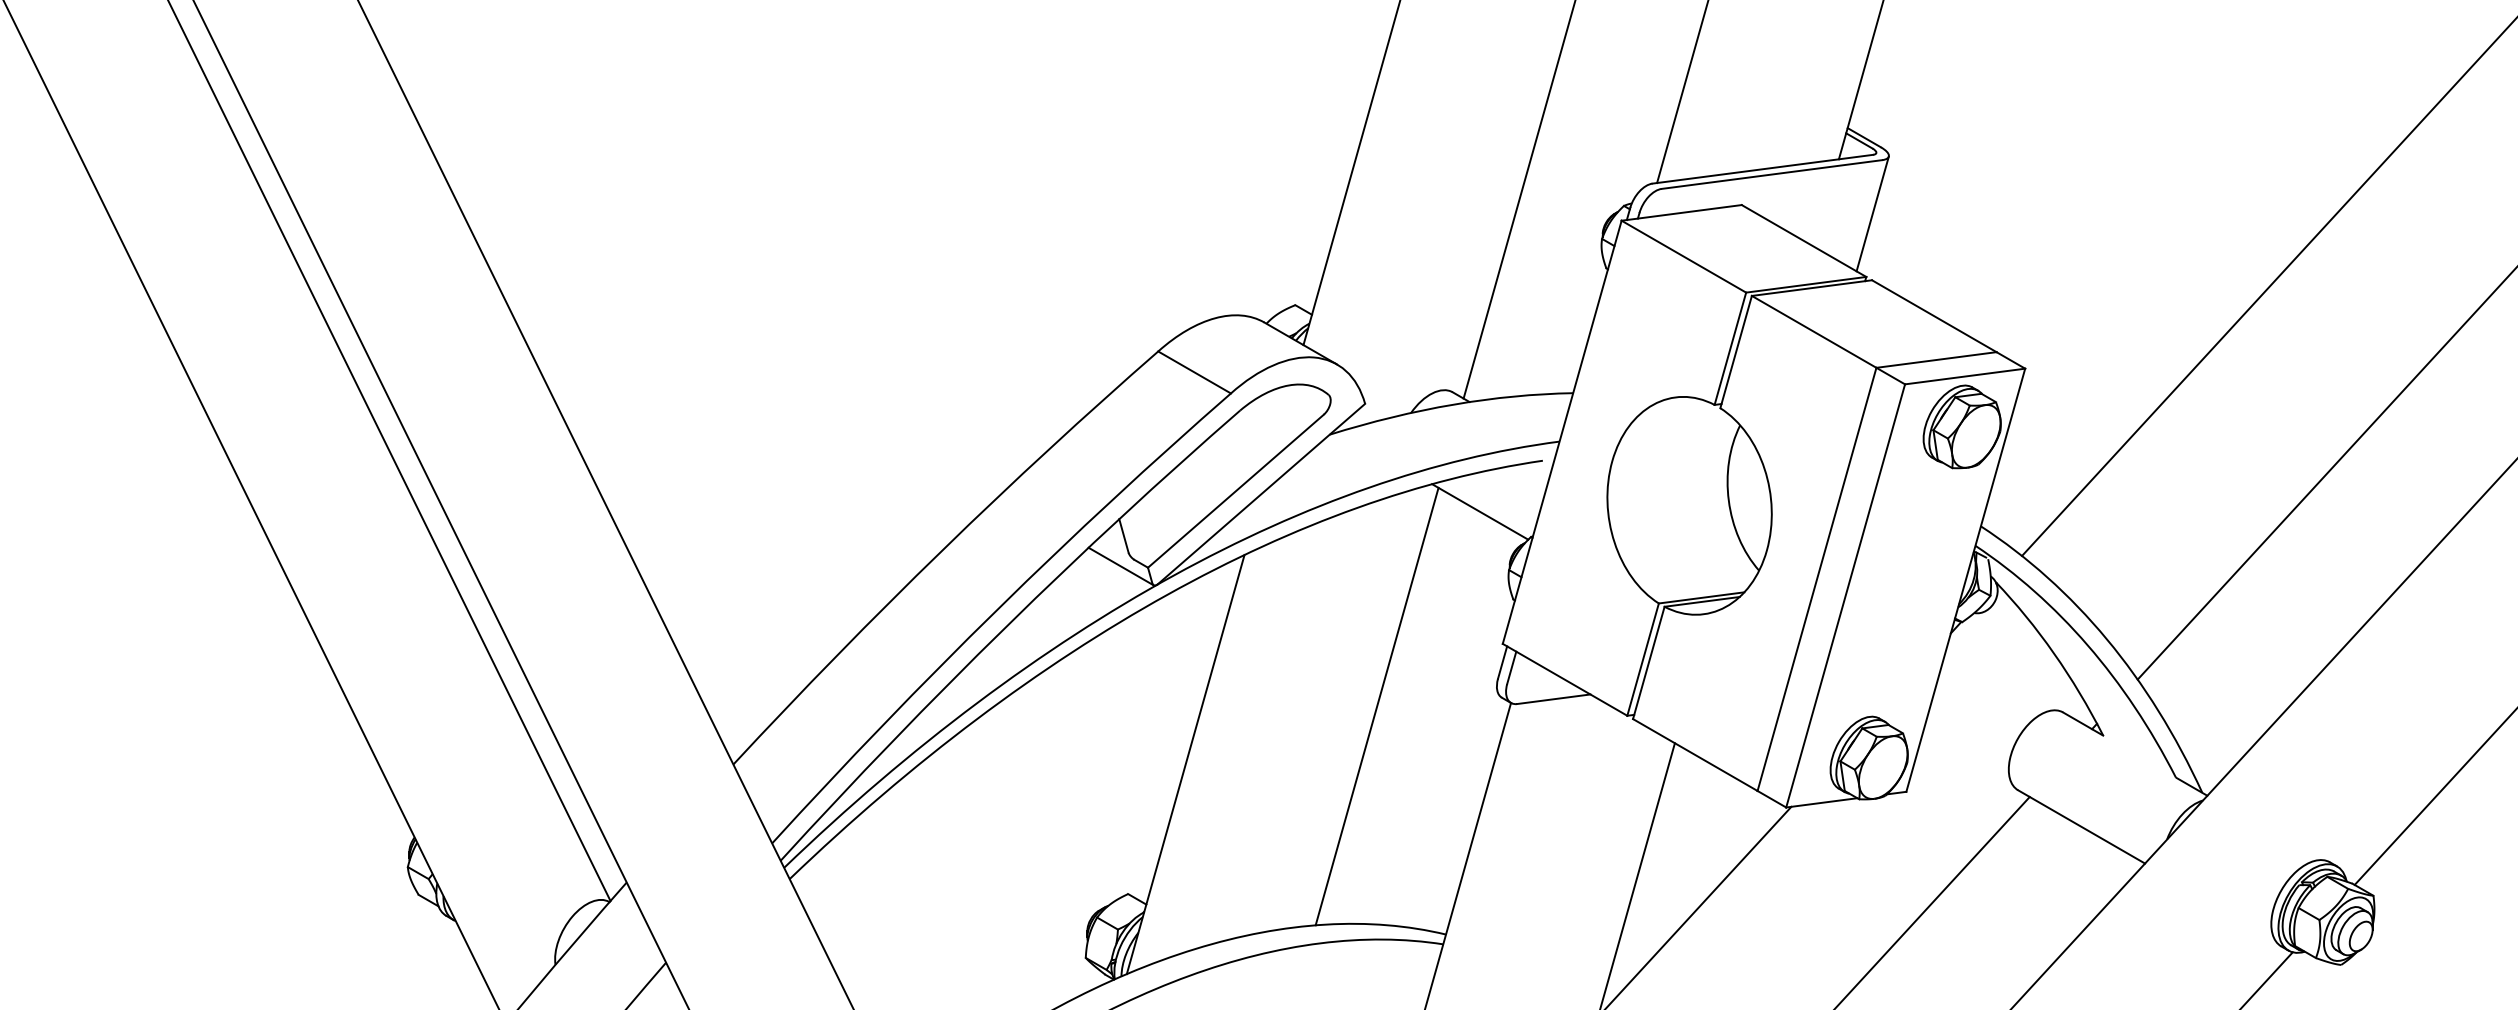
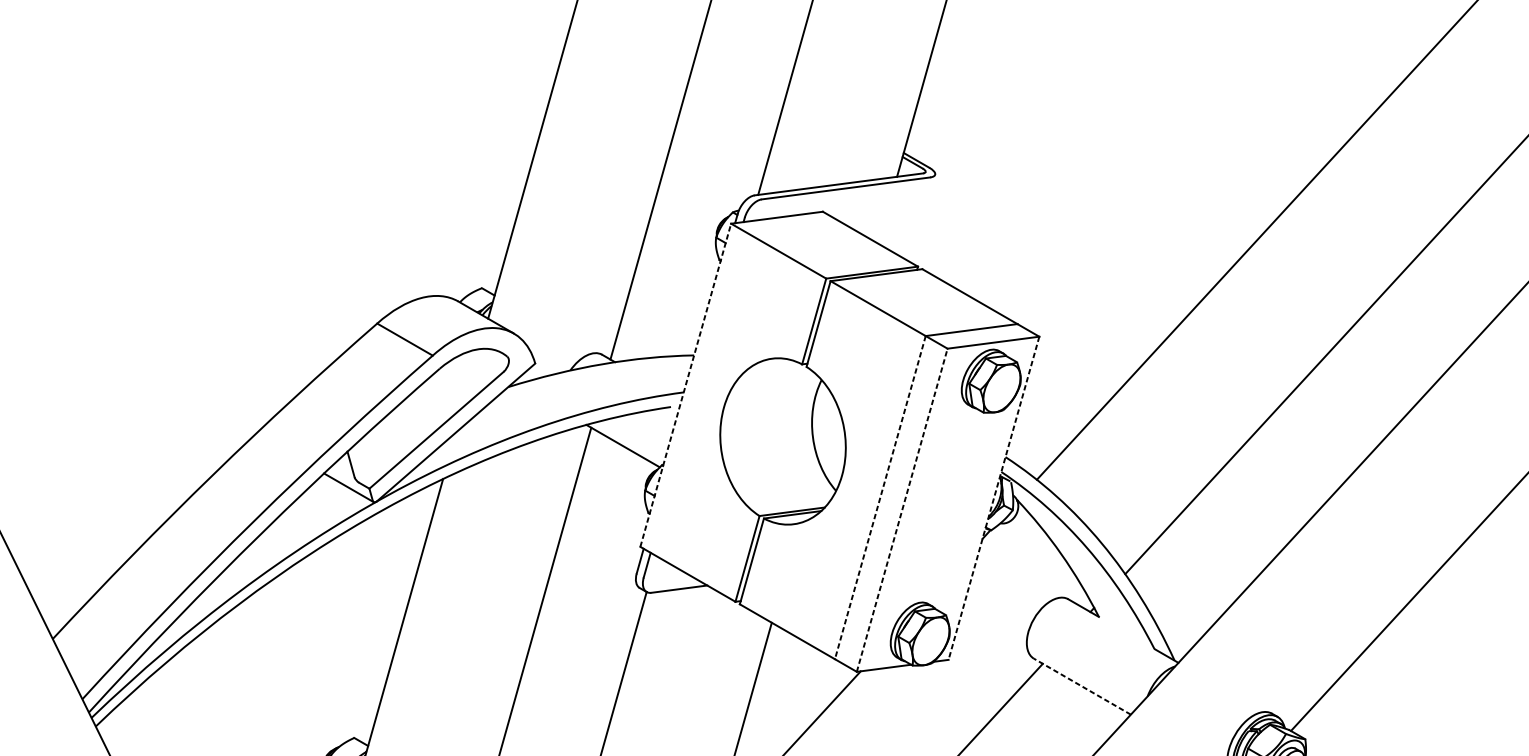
line: (1872, 213) -> (922, 218), removed
line: (1562, 432) -> (685, 385), solid -> dashed
line: (1817, 579) -> (880, 497), solid -> dashed
line: (1965, 580) -> (993, 498), solid -> dashed
line: (1845, 595) -> (902, 509), solid -> dashed
line: (2081, 826) -> (1082, 686), solid -> dashed

